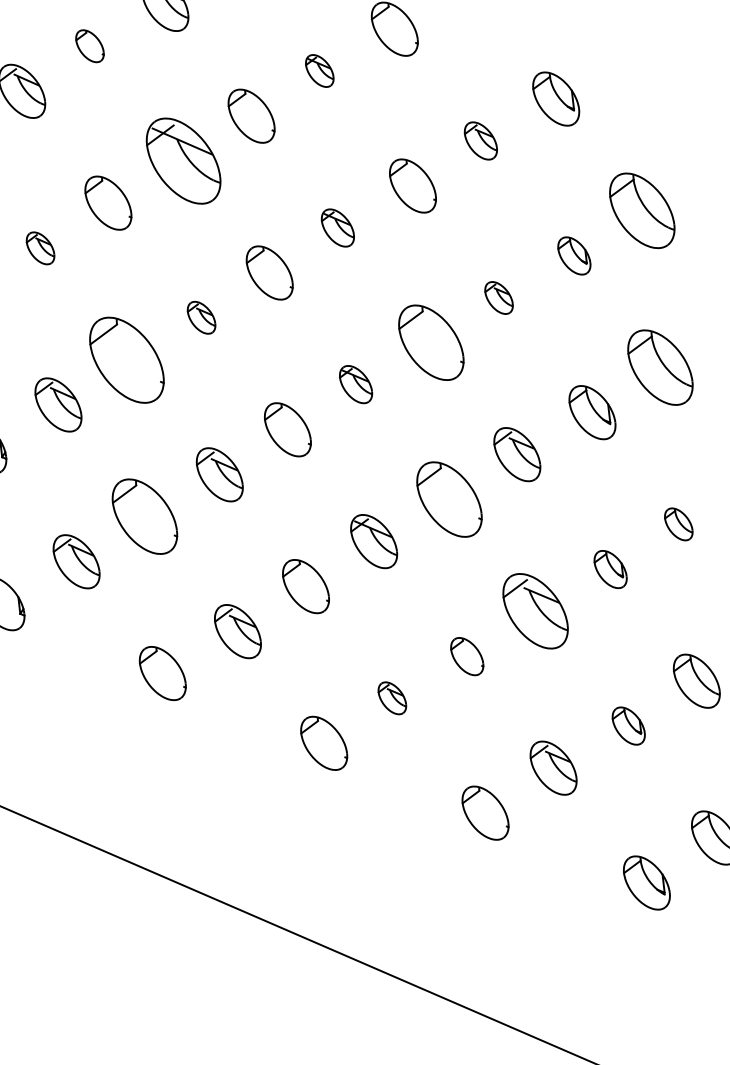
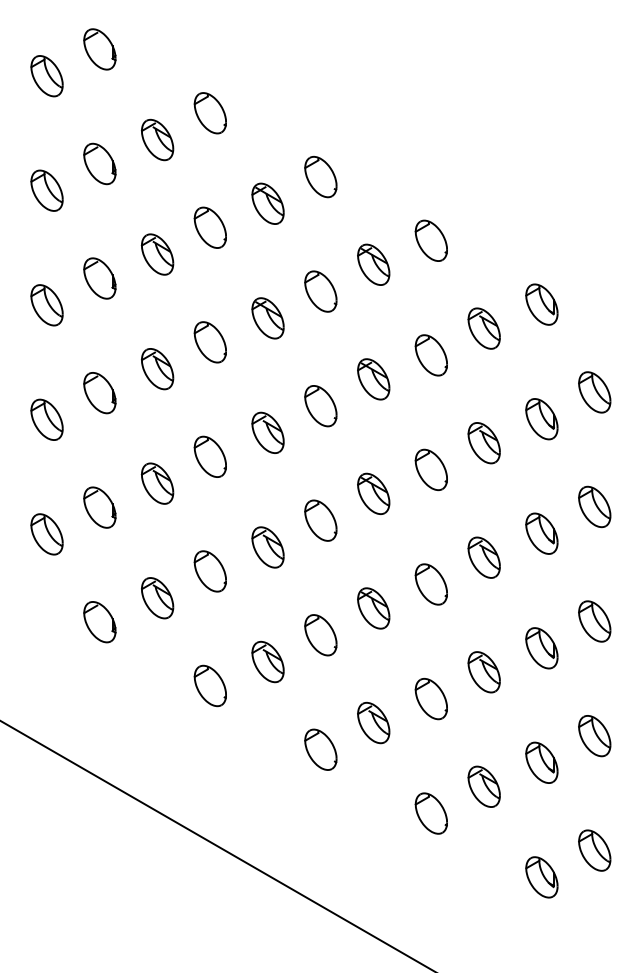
part: (88, 46) -> (209, 227), size x1.67
part: (319, 70) -> (373, 264), size x1.67
part: (479, 140) -> (483, 328), size x1.43
part: (182, 161) -> (267, 318), size x0.62
part: (642, 210) -> (594, 392), size x0.71
part: (337, 228) -> (373, 379), size x1.43
part: (40, 248) -> (157, 369), size x1.67
part: (573, 256) -> (541, 419), size x1.43
part: (498, 298) -> (483, 443), size x1.67
part: (200, 317) -> (267, 432), size x1.67
part: (429, 342) -> (430, 469), size x0.71
part: (125, 359) -> (209, 456), size x0.62
part: (660, 367) -> (594, 506), size x0.71
part: (355, 384) -> (373, 493), size x1.43
part: (447, 499) -> (430, 584), size x0.71
part: (143, 516) -> (209, 571), size x0.71
part: (678, 524) -> (594, 621), size x1.67
part: (610, 569) -> (541, 648), size x1.43
part: (534, 611) -> (483, 672), size x0.71
part: (466, 657) -> (430, 699), size x1.43
part: (391, 697) -> (373, 722), size x1.67
part: (628, 725) -> (541, 762), size x1.43

